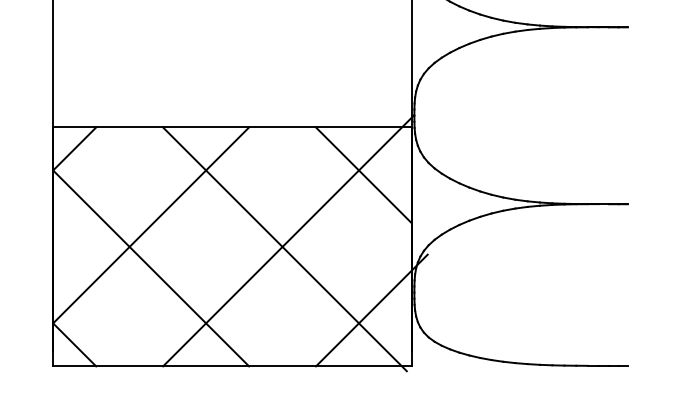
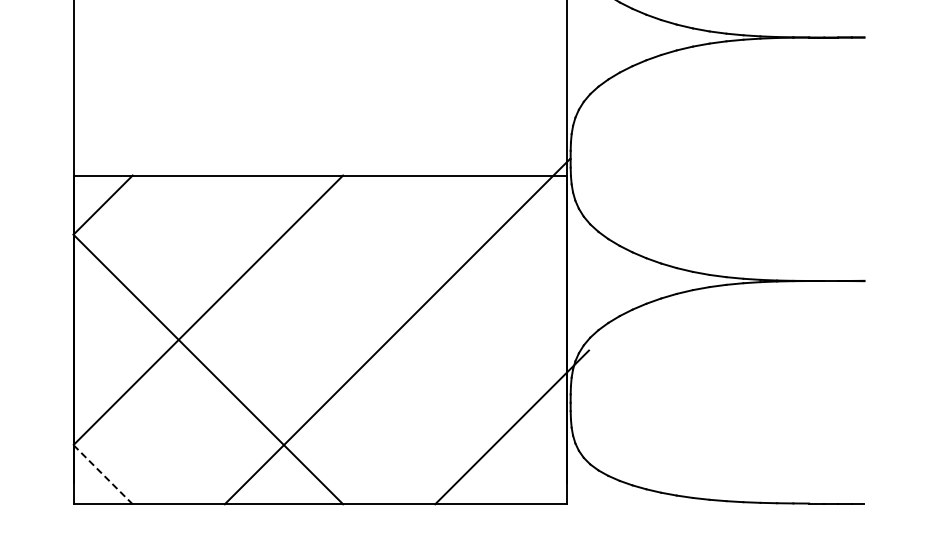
line: (363, 175) -> (500, 241), removed
line: (284, 248) -> (392, 342), removed
line: (74, 344) -> (103, 474), solid -> dashed

